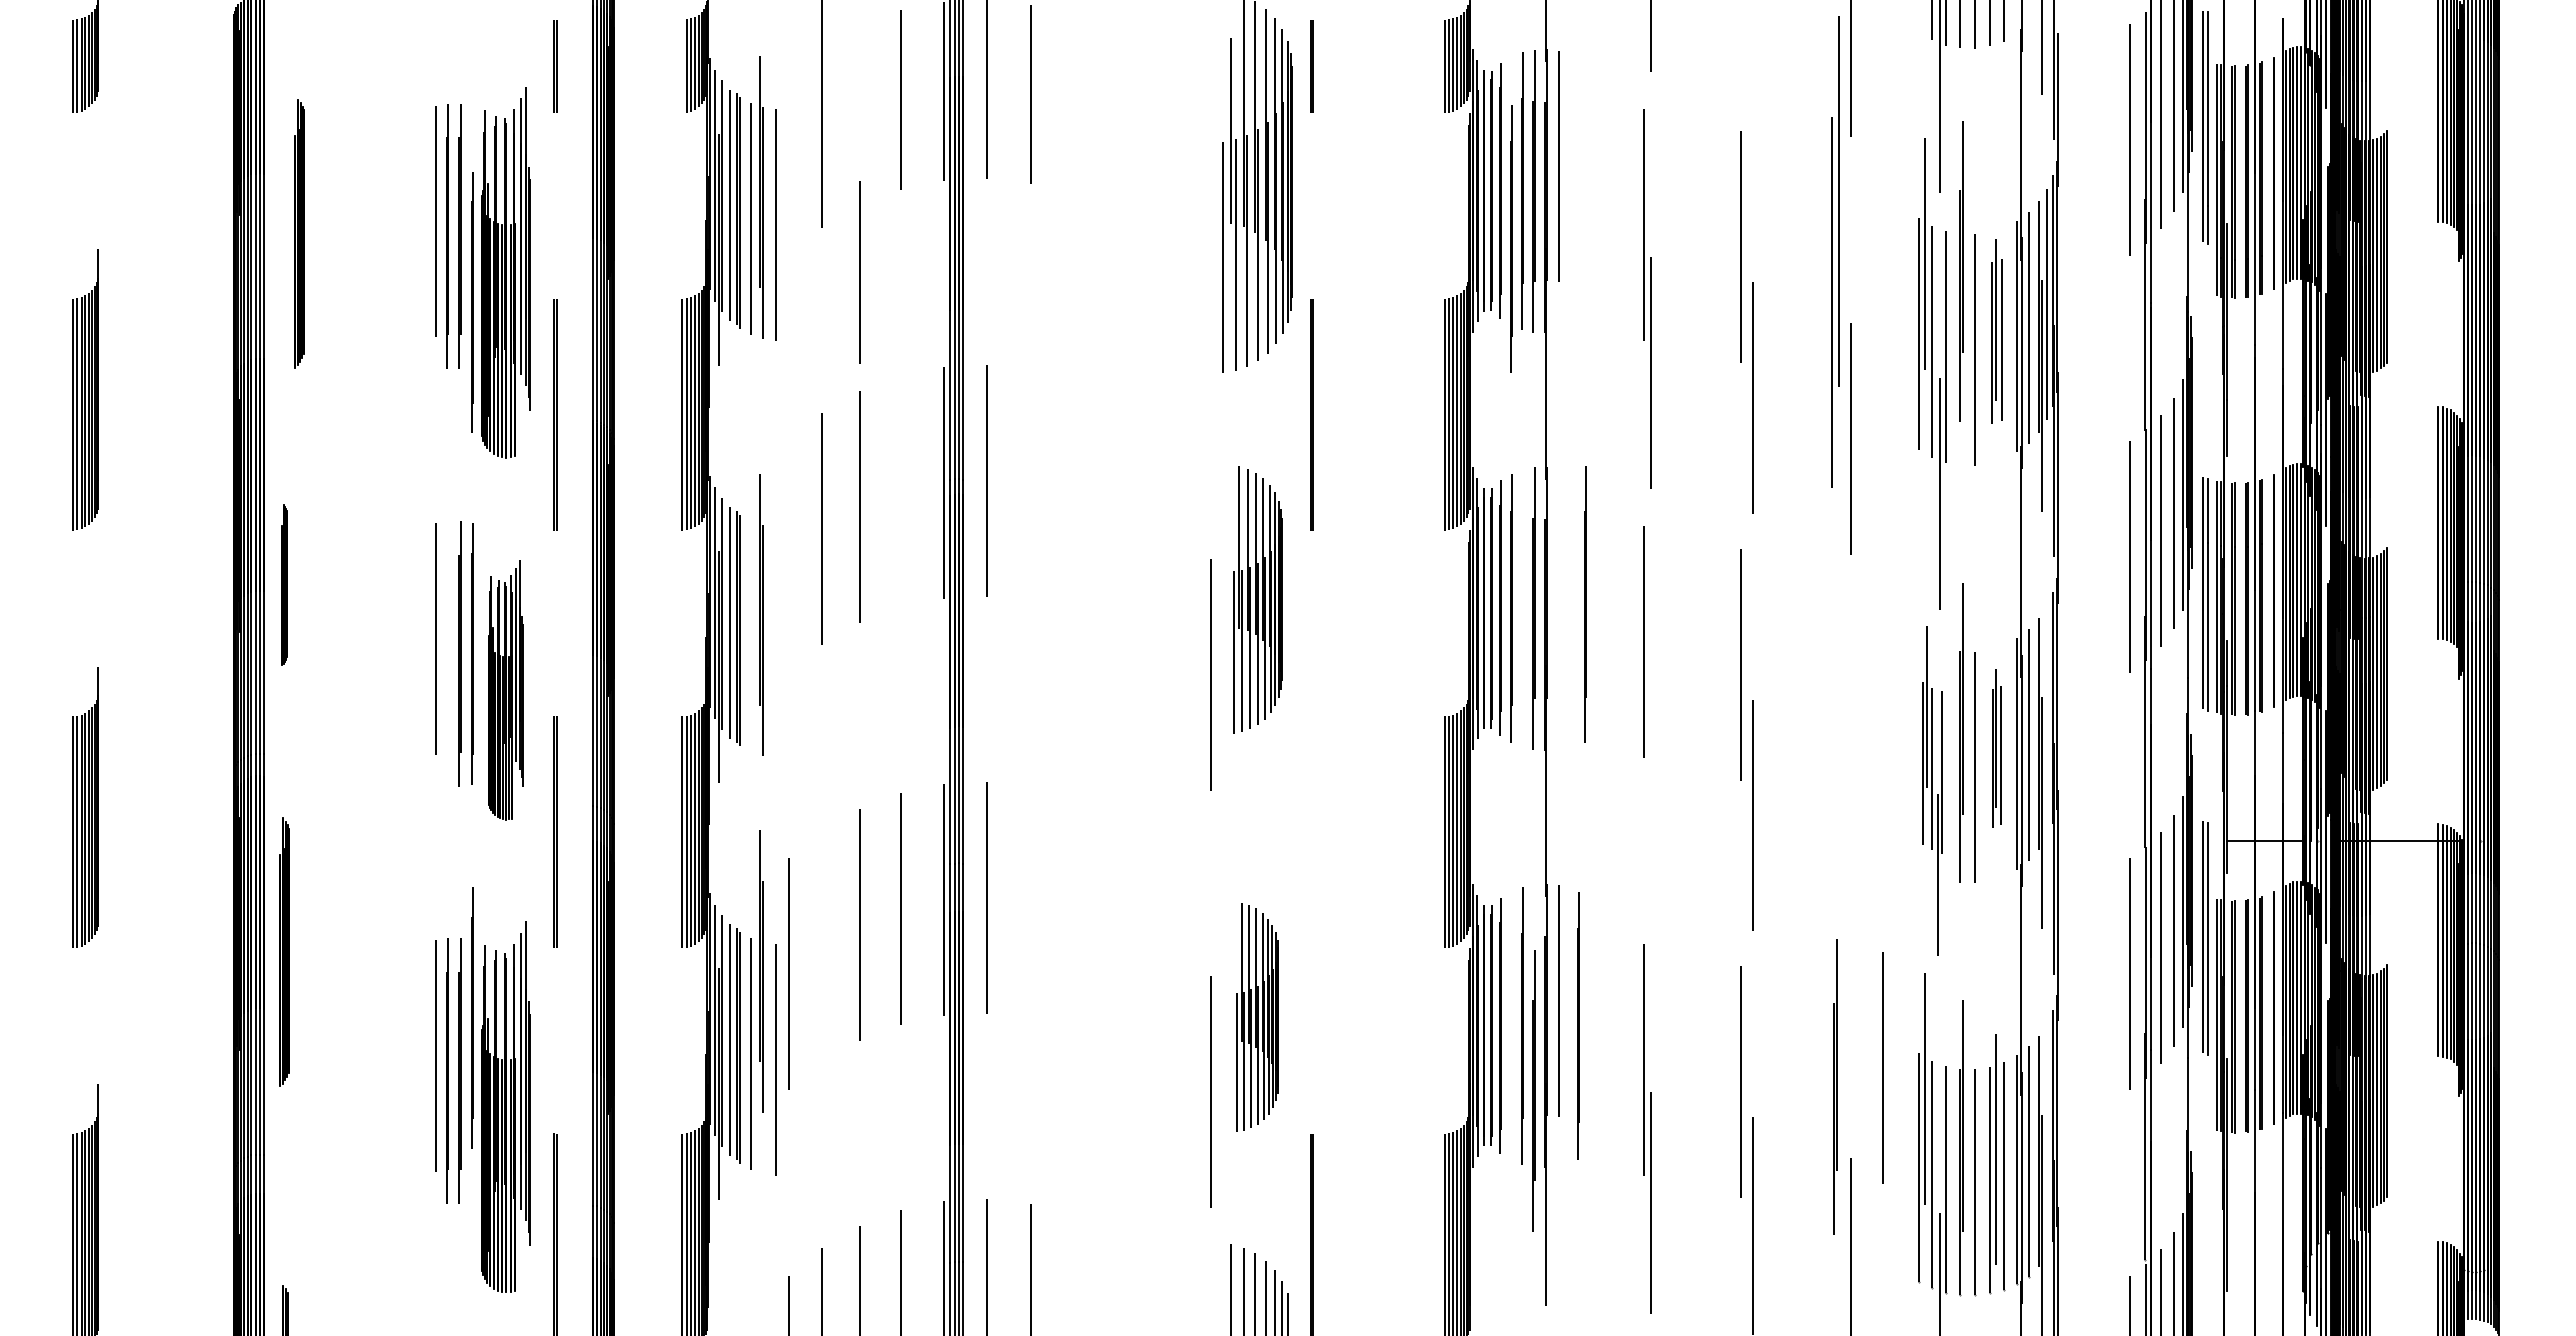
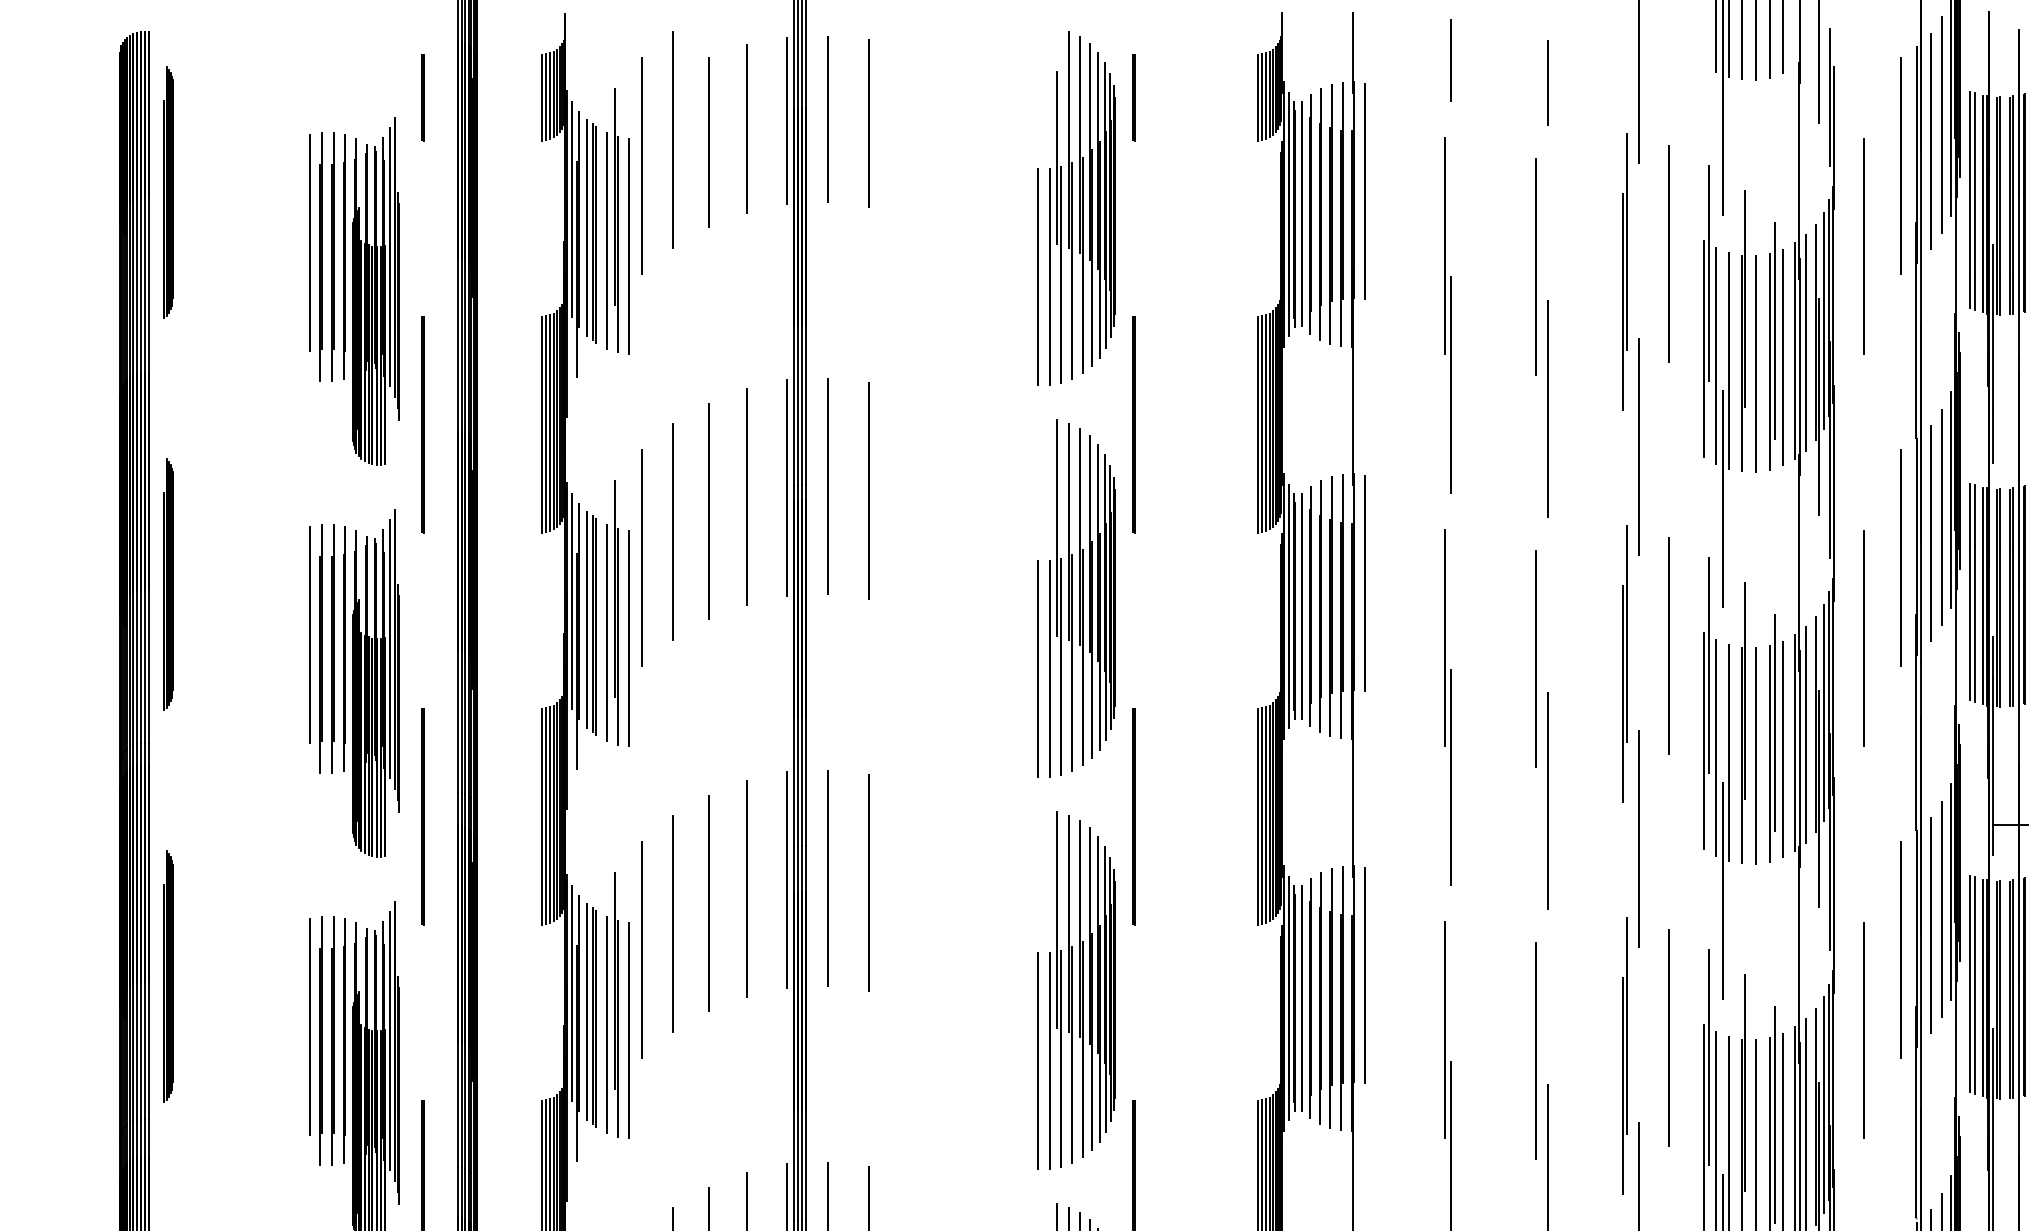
line: (1753, 50) -> (1547, 82), added
line: (682, 66) -> (541, 97), added
part: (2205, 127) -> (1972, 200), moved
line: (788, 139) -> (641, 166), added
line: (2089, 224) -> (1863, 245), added
part: (299, 233) -> (168, 192), moved
line: (1882, 233) -> (1669, 254), added
line: (1511, 238) -> (1320, 214), moved
part: (1835, 252) -> (1624, 272), size x0.62
line: (1210, 257) -> (1037, 276), added
part: (1961, 271) -> (1743, 331), moved
line: (859, 272) -> (708, 142), moved
line: (472, 302) -> (344, 257), moved
part: (1996, 331) -> (1776, 346), size x1.43
line: (1030, 485) -> (868, 491), added
line: (901, 491) -> (747, 496), added
line: (788, 556) -> (641, 557), added
line: (1559, 583) -> (1365, 583), added
part: (284, 584) -> (168, 584), size x1.67
part: (1257, 599) -> (1082, 598), size x1.43
line: (1585, 604) -> (1330, 606), moved
line: (750, 636) -> (605, 632), added
line: (775, 641) -> (629, 637), added
line: (2089, 641) -> (1863, 637), added
line: (1882, 650) -> (1669, 646), added
line: (447, 653) -> (321, 648), added
part: (1835, 669) -> (1624, 663), added
part: (505, 689) -> (375, 682), size x1.43
line: (2047, 721) -> (1823, 712), added
part: (1996, 748) -> (1776, 738), size x1.67
line: (1650, 790) -> (1451, 777), added
part: (1932, 790) -> (1715, 777), size x1.43
line: (1311, 831) -> (1132, 816), added
line: (1850, 856) -> (1638, 839), added
line: (1030, 902) -> (868, 882), added
part: (2205, 938) -> (1972, 985), moved
line: (821, 946) -> (672, 924), added
part: (284, 951) -> (168, 975), moved
part: (761, 971) -> (616, 1004), moved
line: (472, 1017) -> (344, 1040), moved
part: (1257, 1017) -> (1082, 990), size x1.67
line: (1578, 1025) -> (1320, 998), moved
line: (2089, 1059) -> (1863, 1030), added
line: (1533, 1090) -> (1341, 998), moved
line: (2047, 1139) -> (1823, 1105), added

